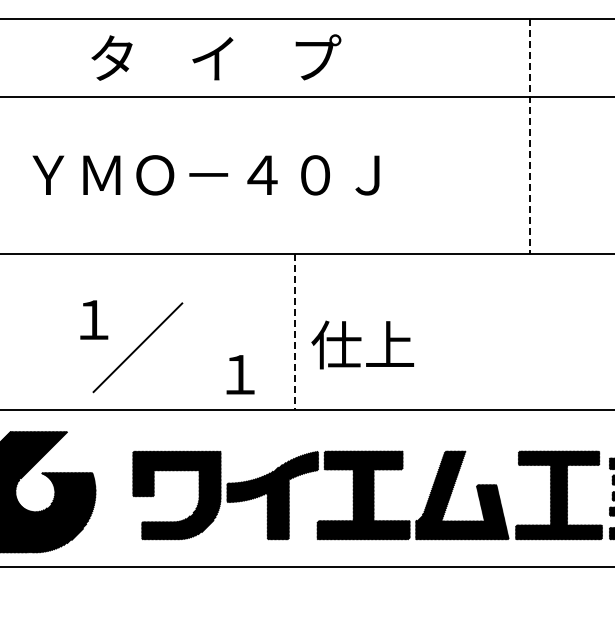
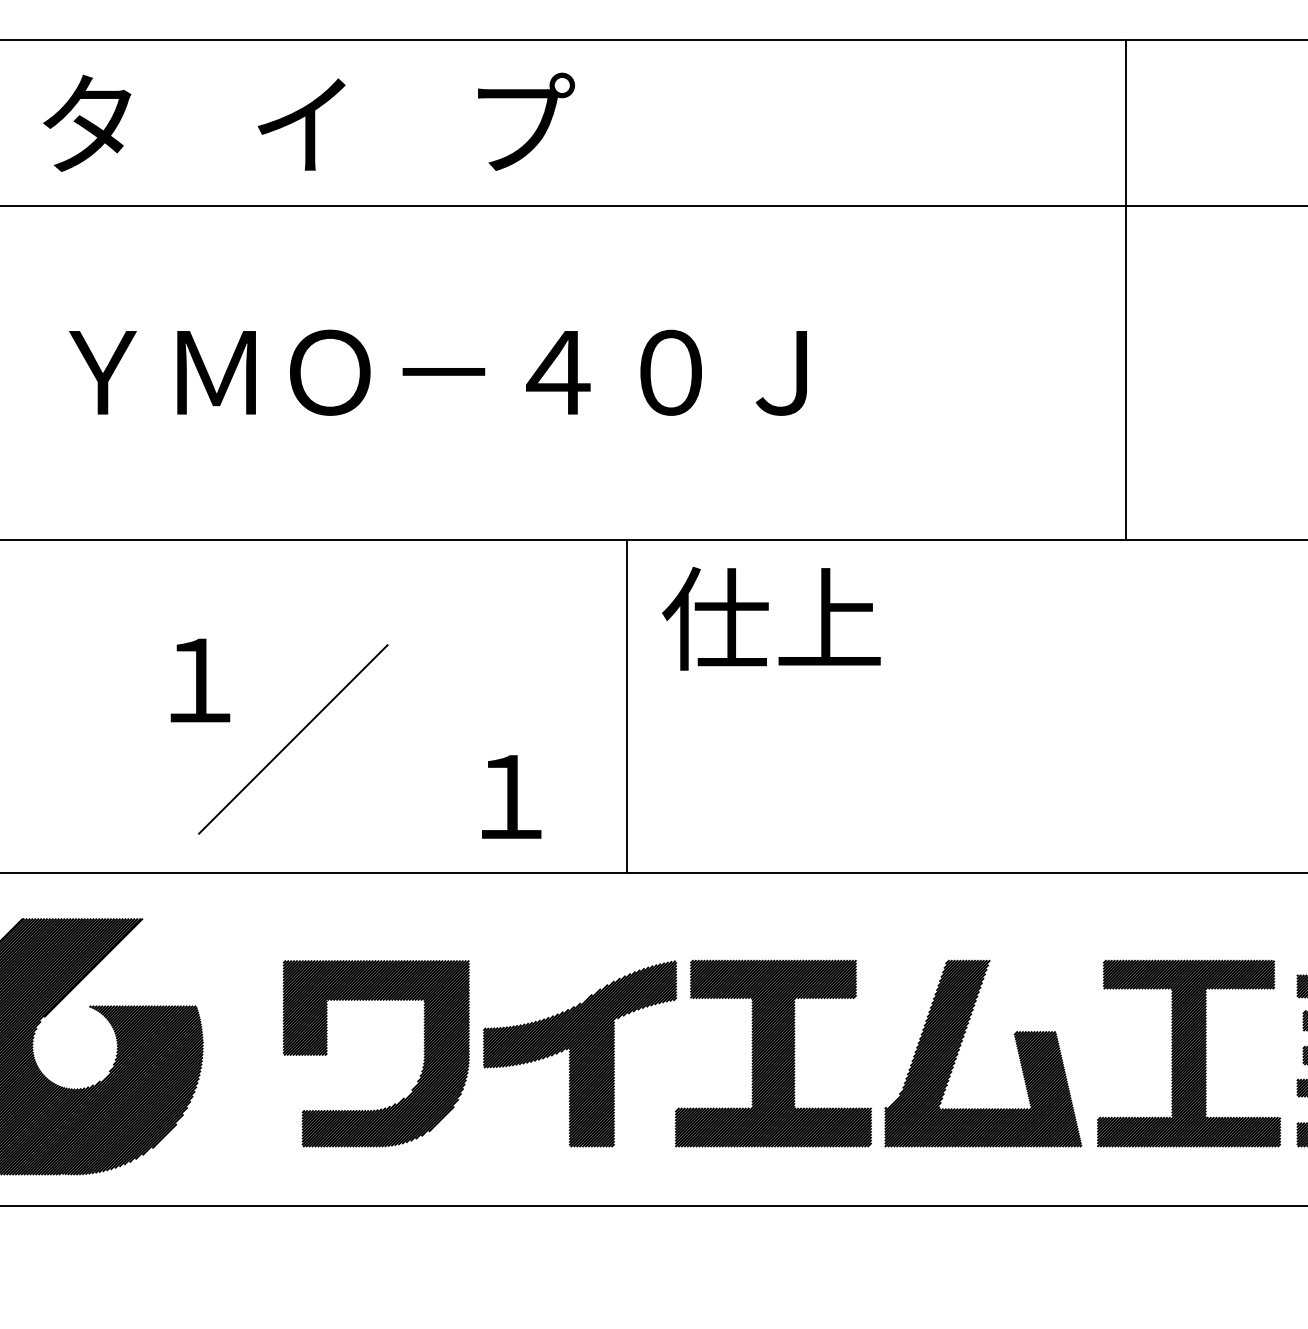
text: (216, 57) -> (309, 122), moved
line: (529, 136) -> (1126, 290), dashed -> solid
line: (294, 332) -> (626, 707), dashed -> solid
text: (362, 344) -> (770, 617), moved

